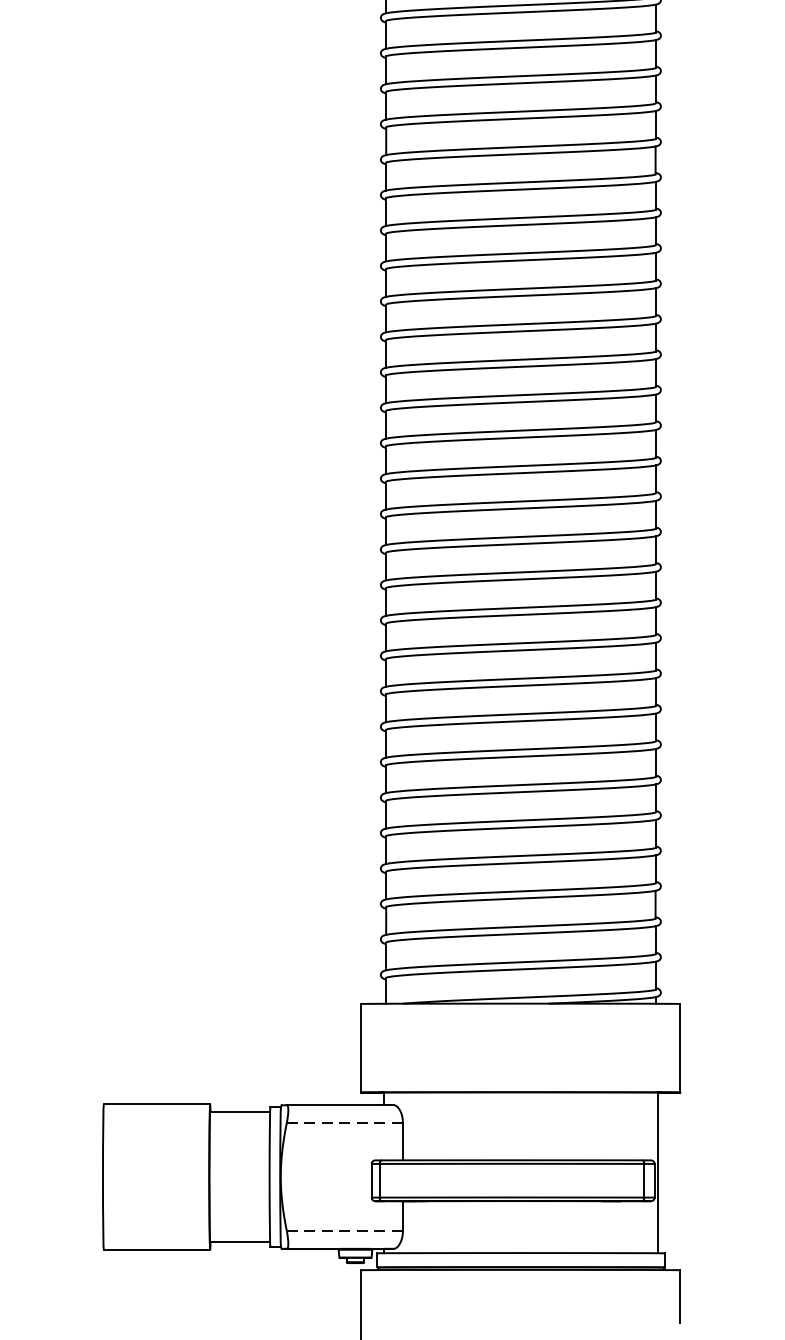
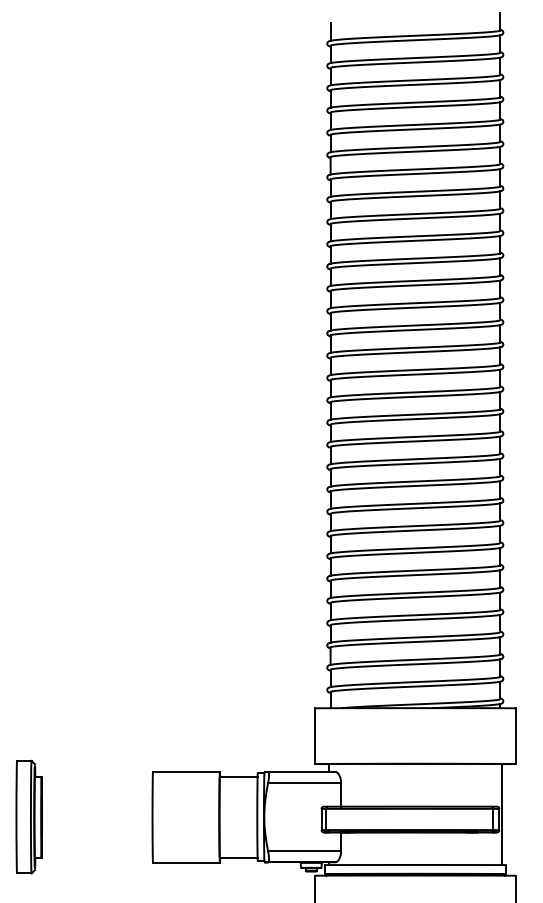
line: (344, 1123) -> (304, 783), dashed -> solid
line: (344, 1231) -> (304, 851), dashed -> solid

